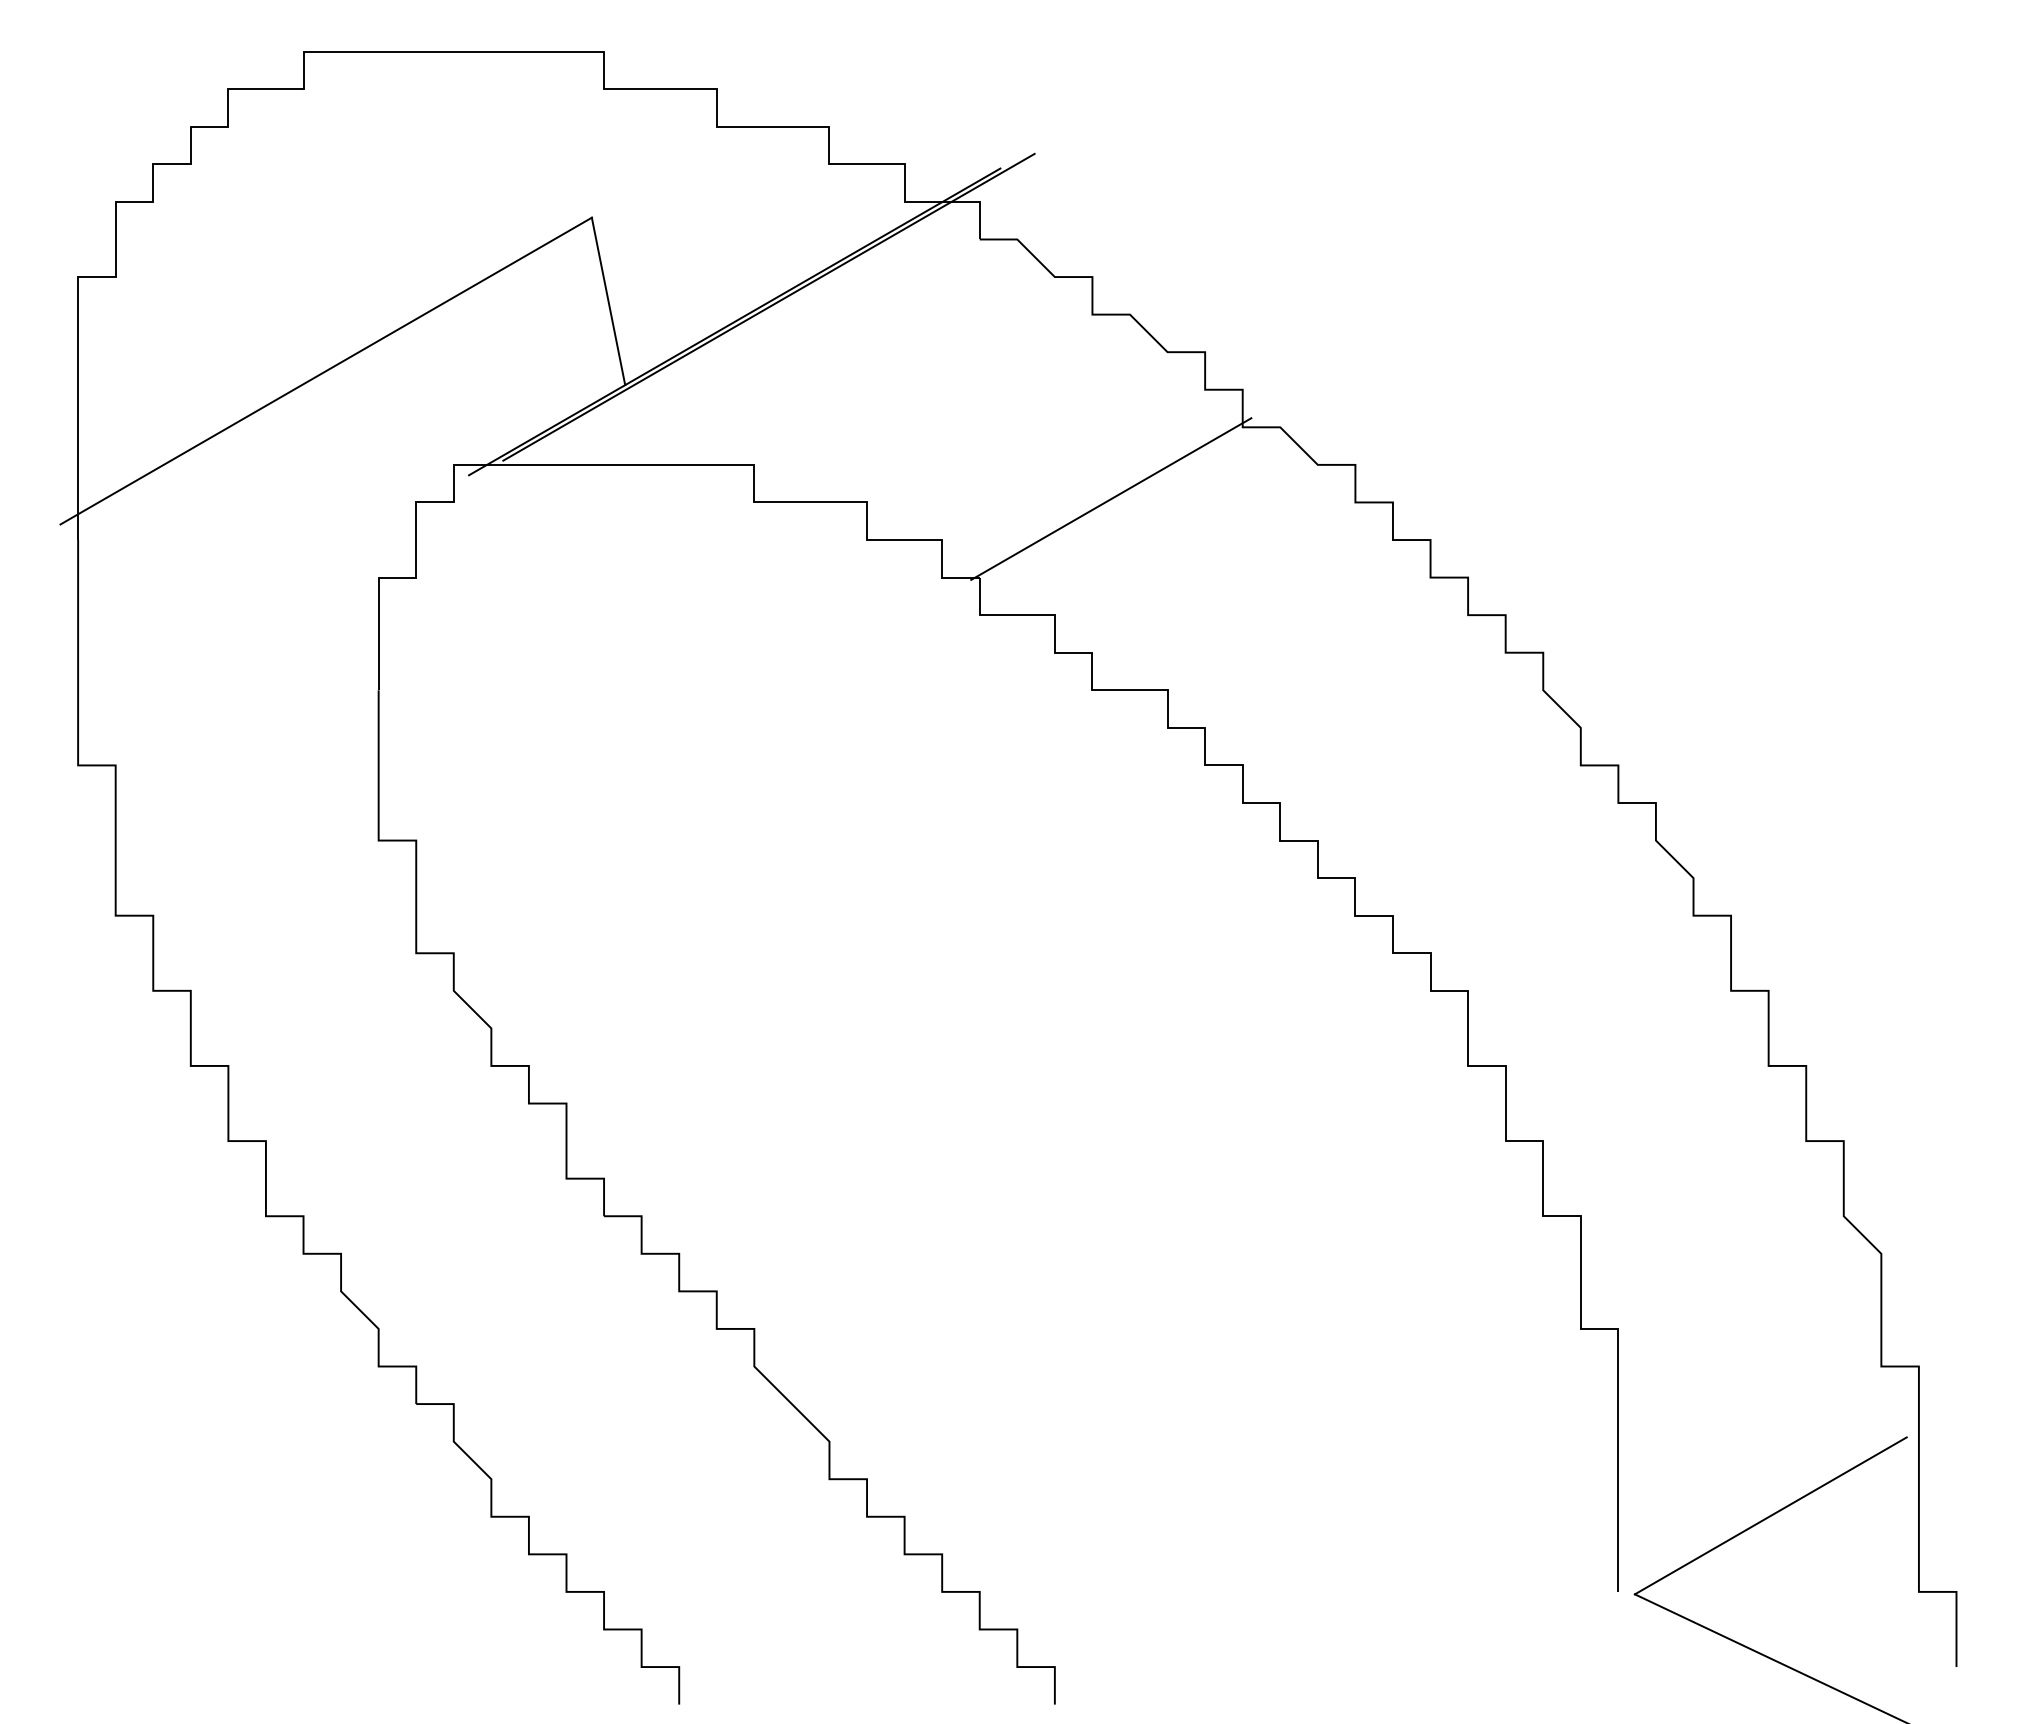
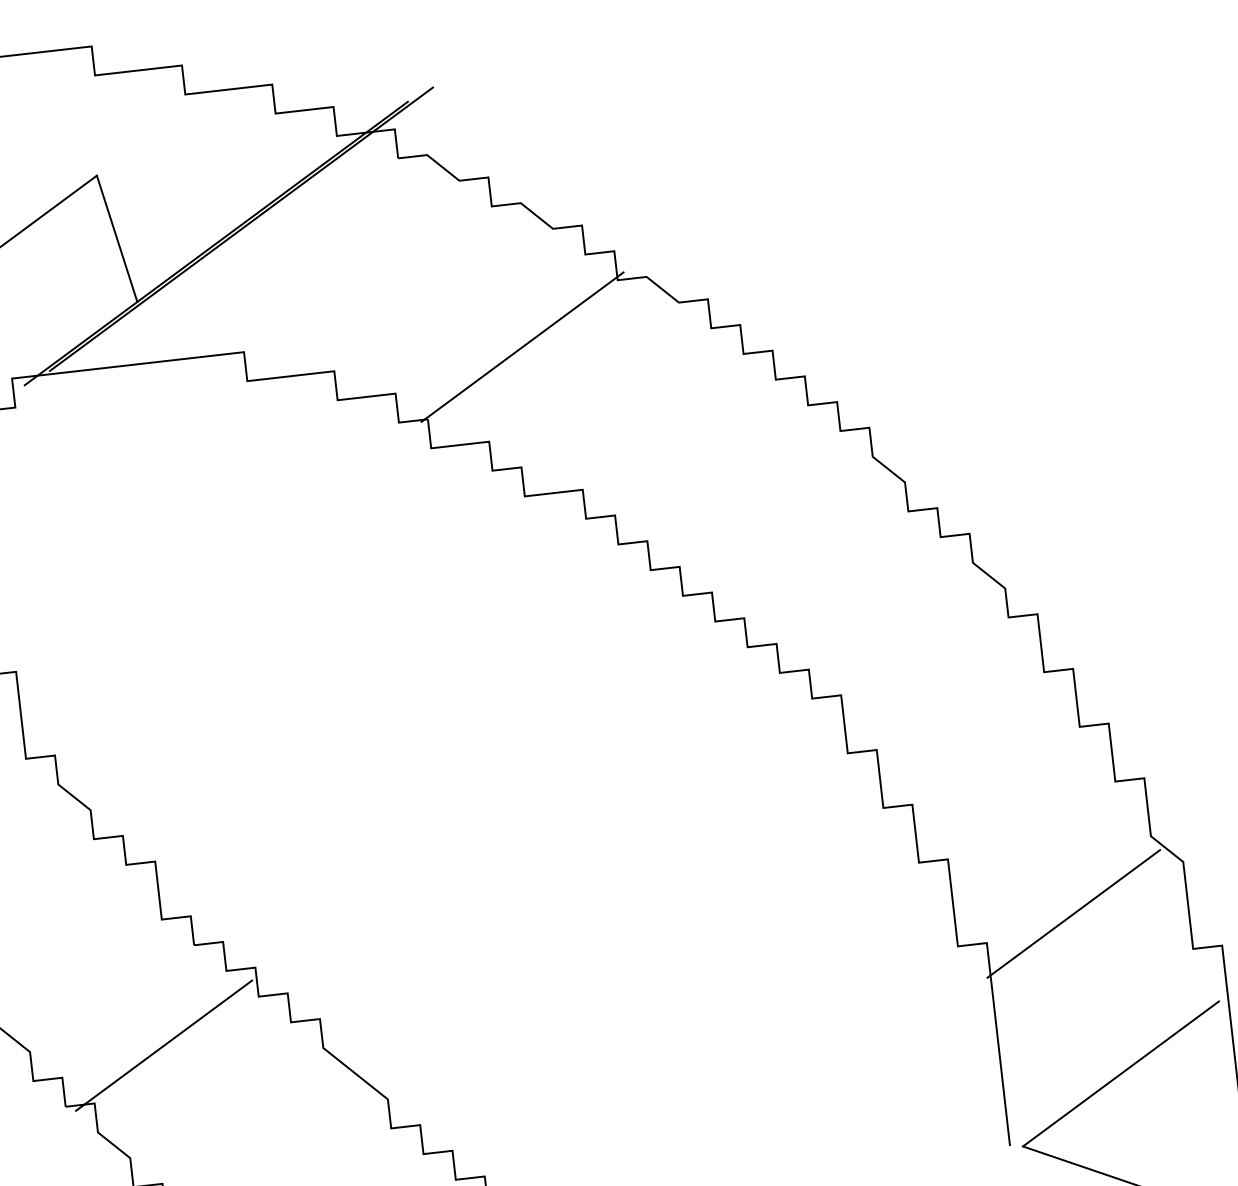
line: (1733, 1304) -> (1073, 914), added
line: (550, 1339) -> (163, 1045), added

